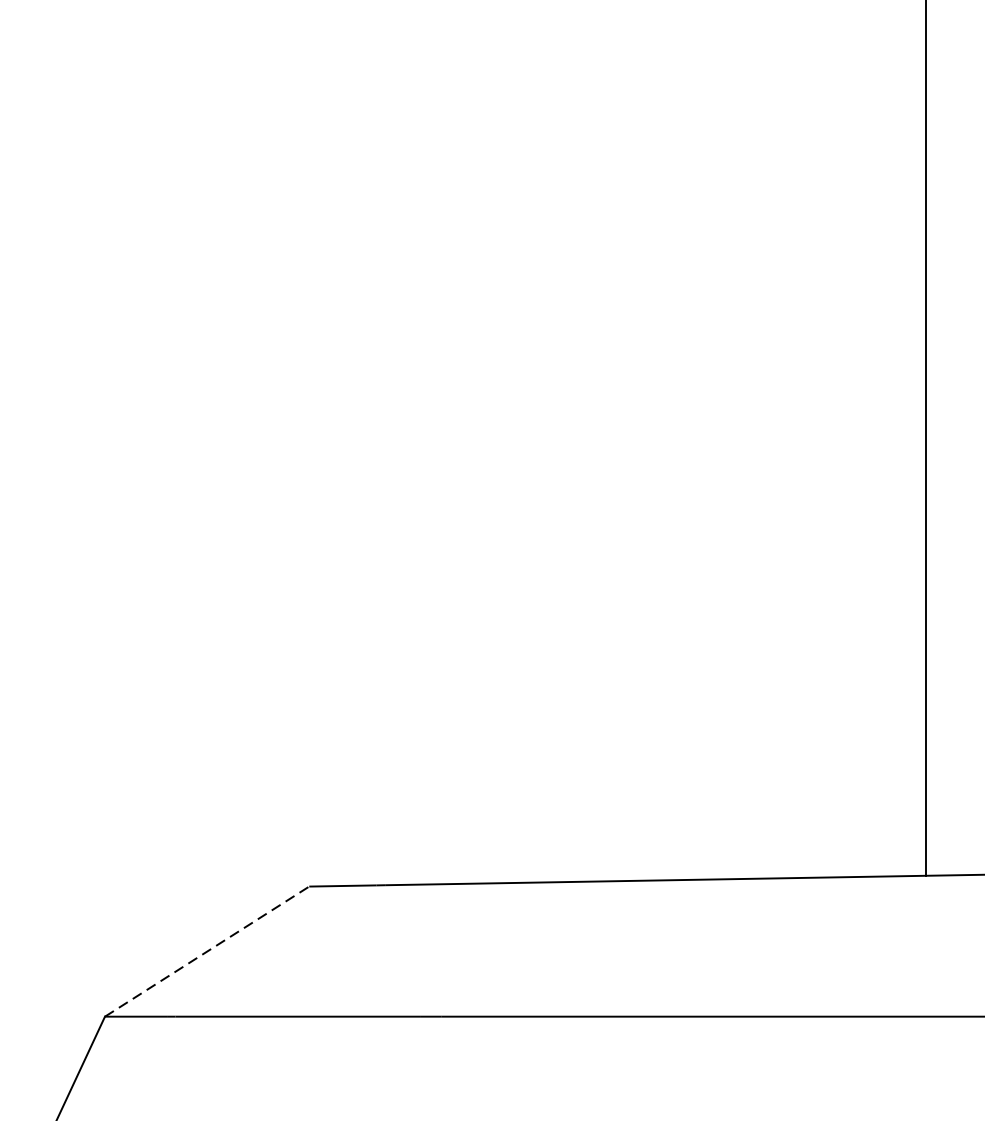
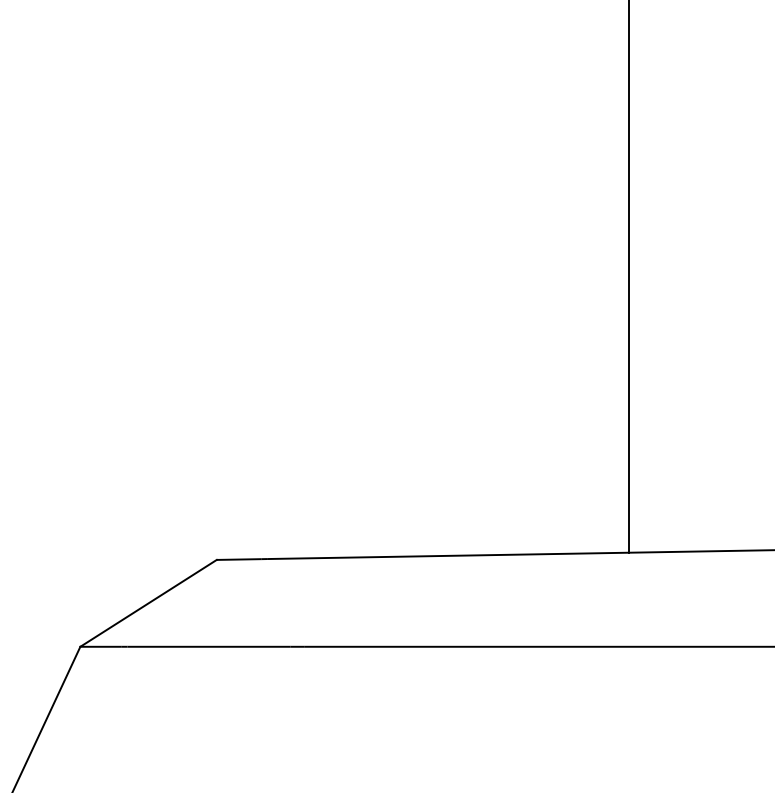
line: (207, 951) -> (148, 603), dashed -> solid

